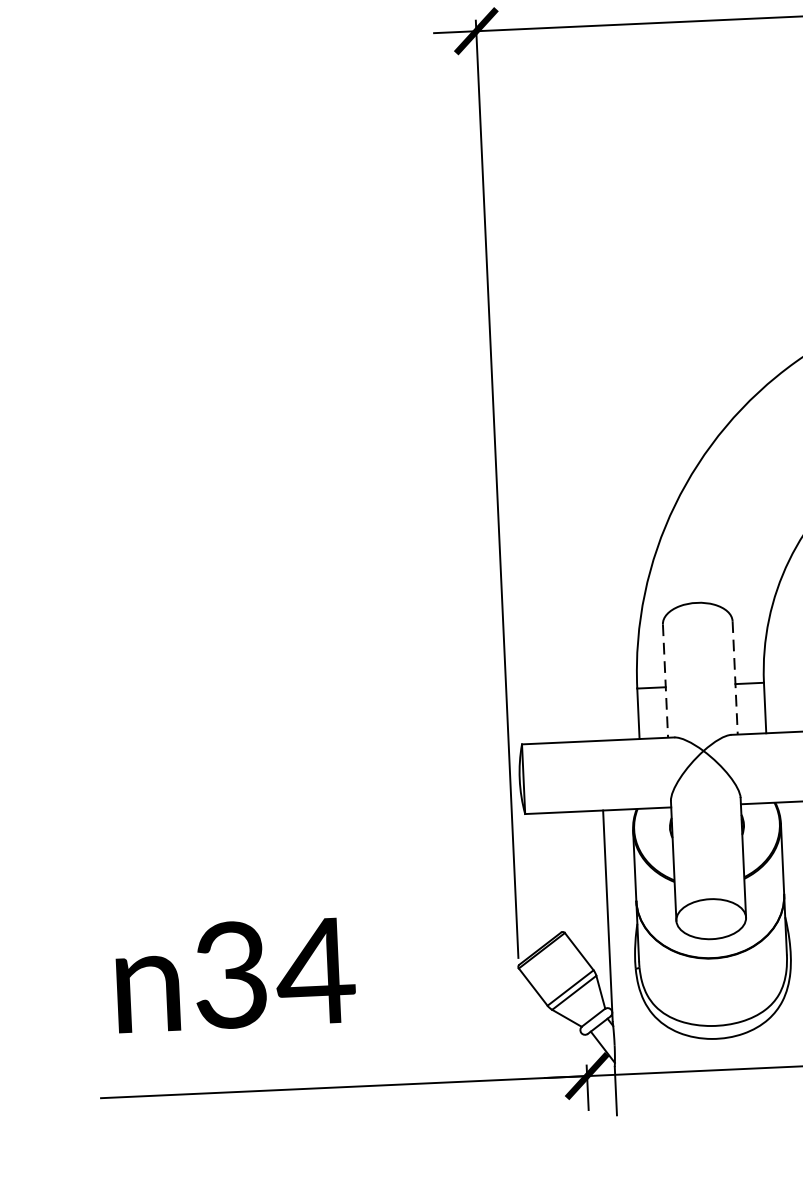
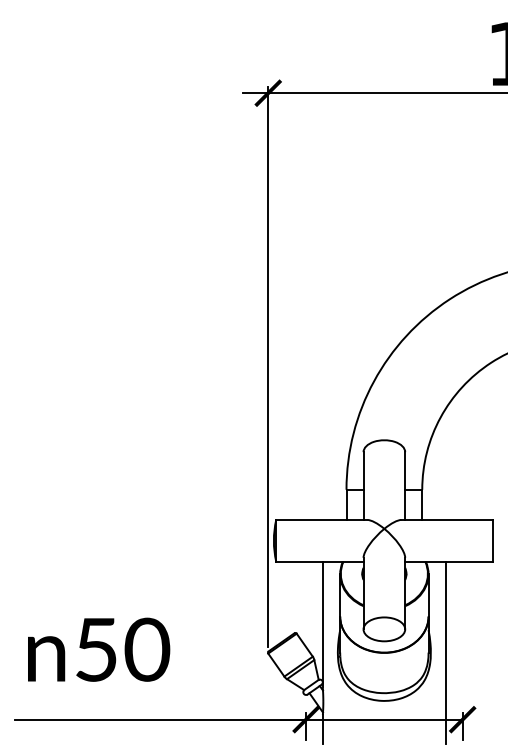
line: (735, 678) -> (405, 486), dashed -> solid
line: (665, 681) -> (363, 486), dashed -> solid
text: (274, 972) -> (122, 649), 34 -> 50

